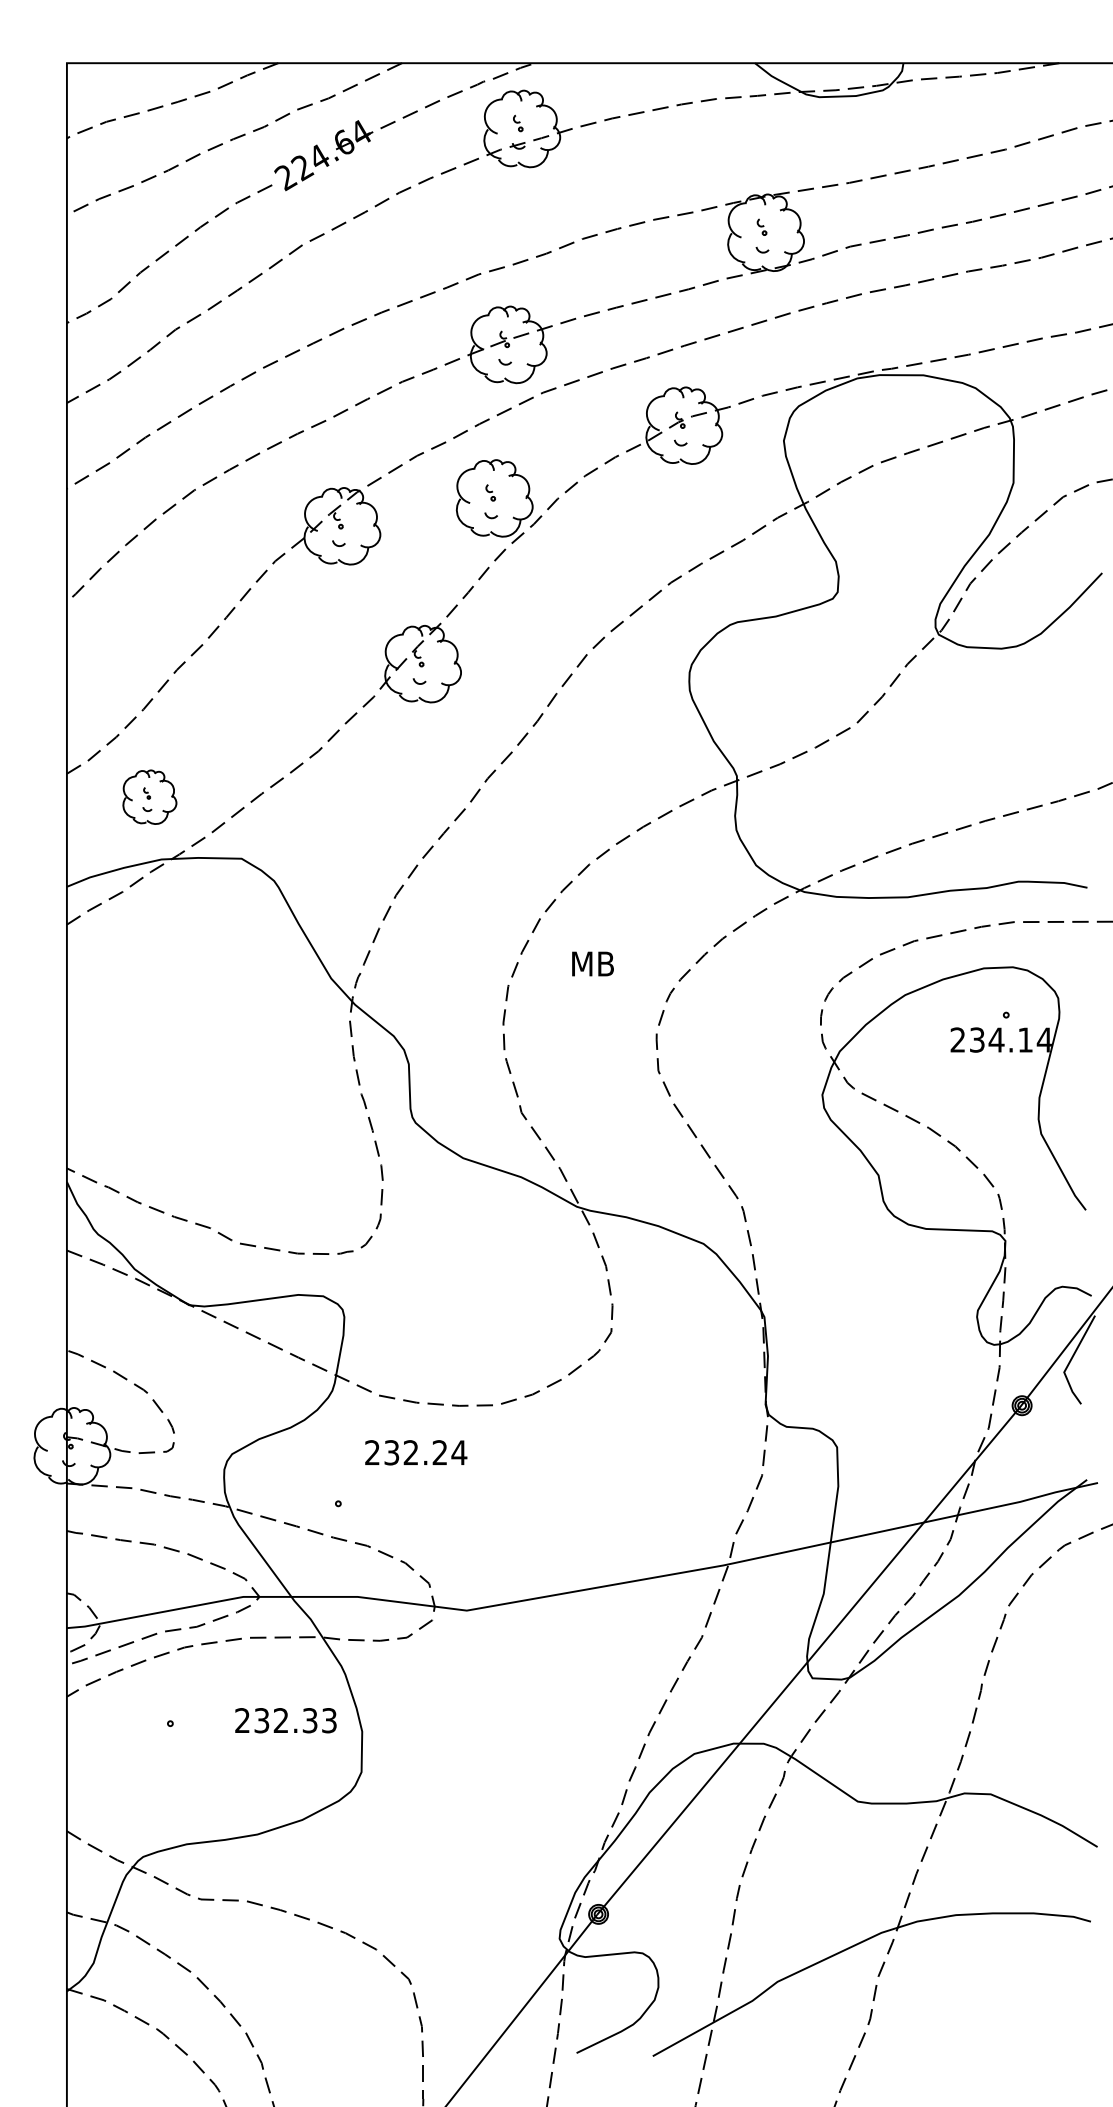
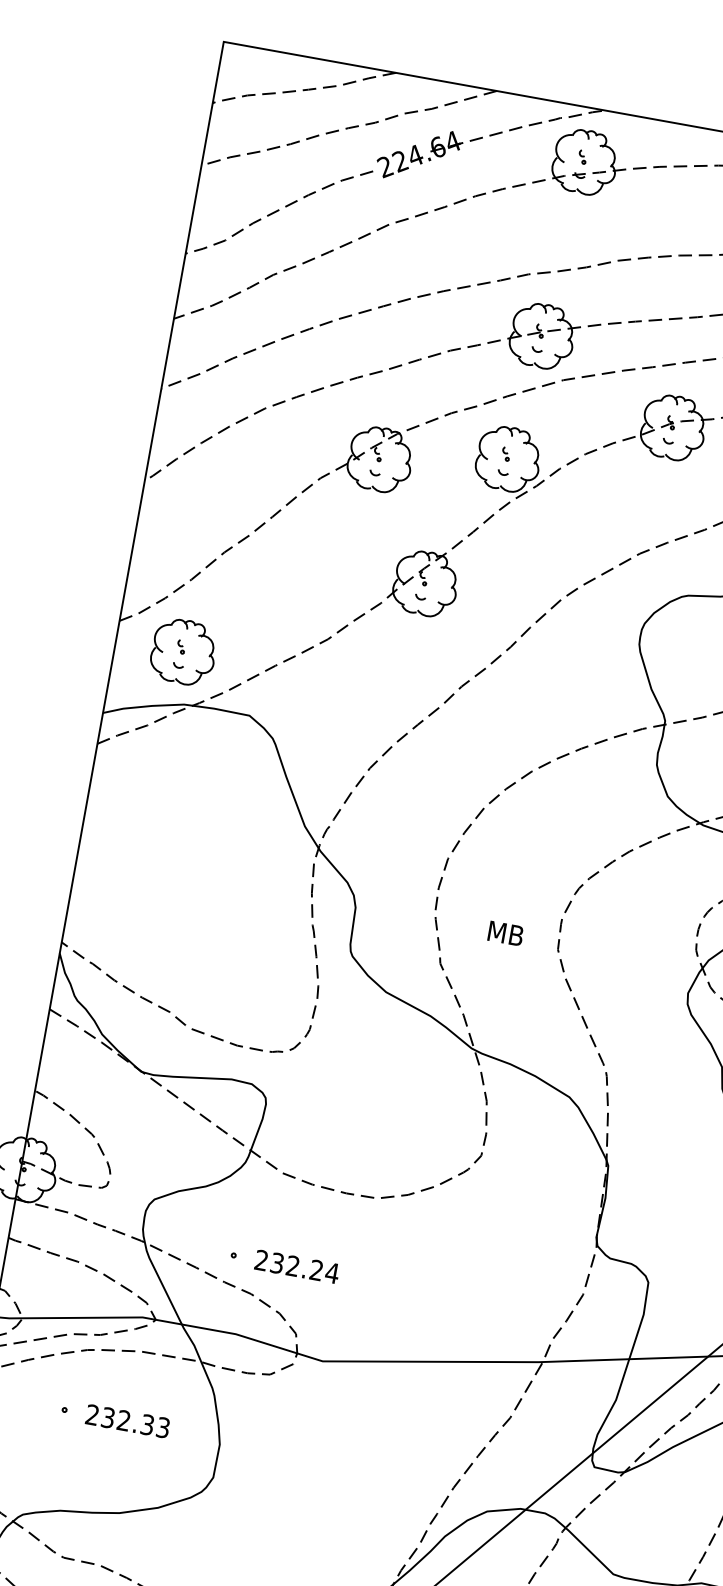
part: (149, 797) -> (183, 652), size x1.43
text: (592, 963) -> (505, 933), moved
text: (416, 1452) -> (297, 1266), moved
text: (285, 1720) -> (127, 1421), moved

